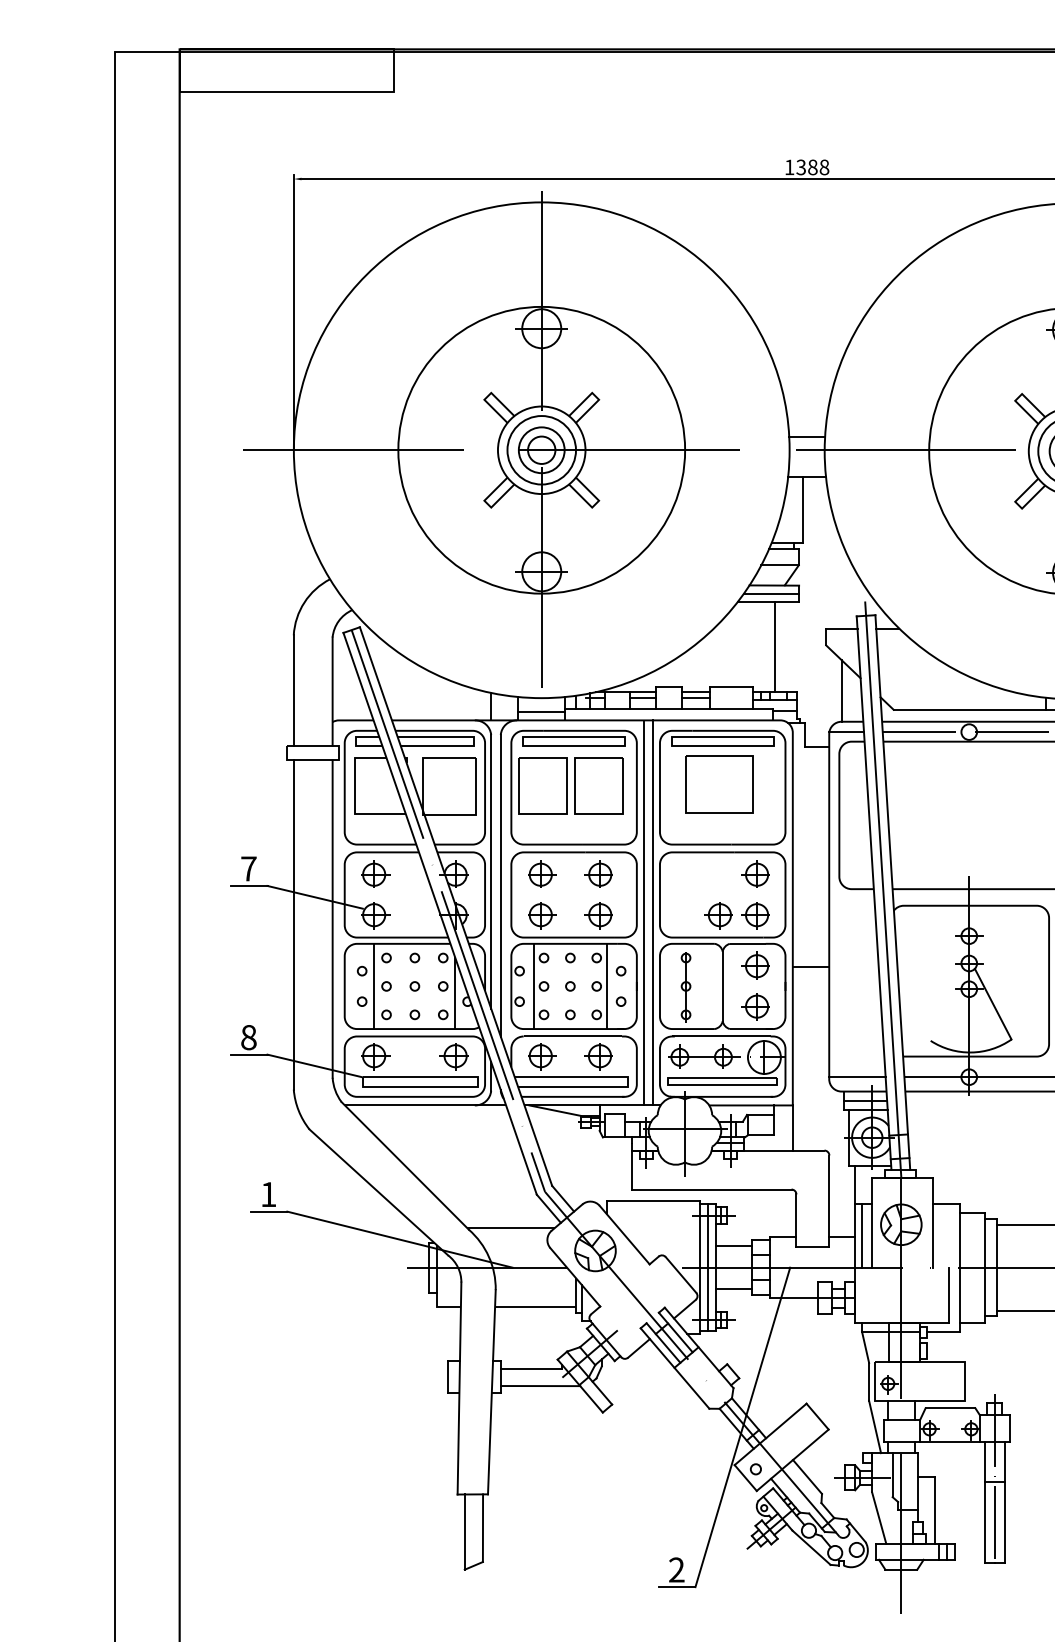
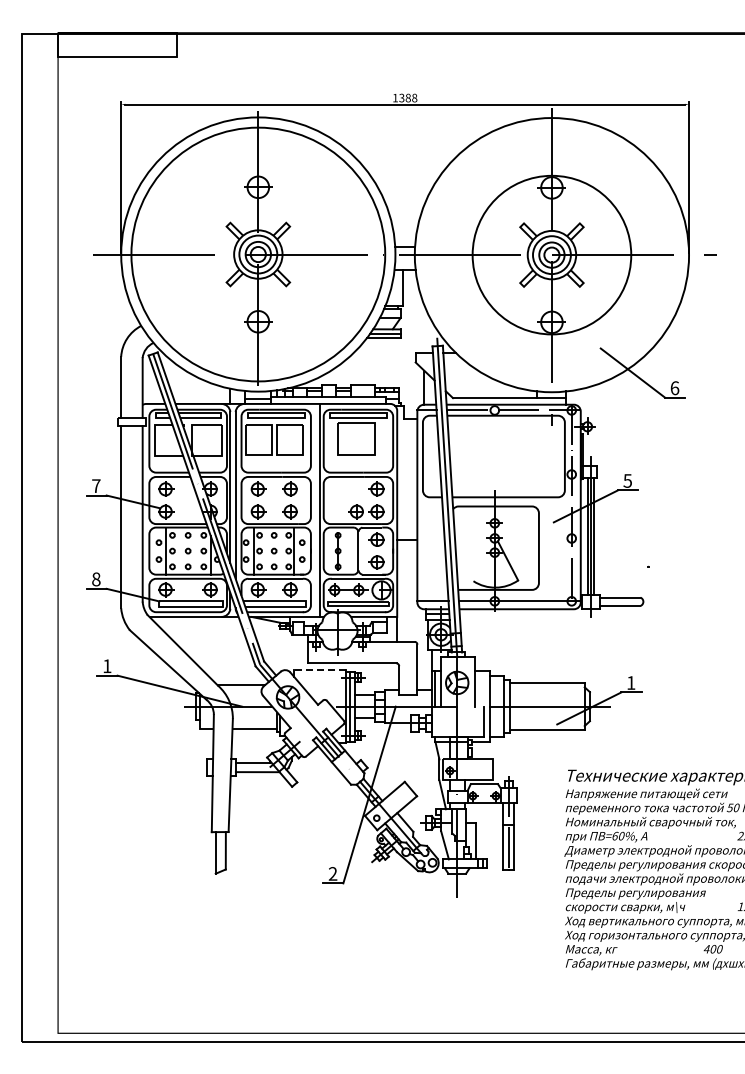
circle: (542, 450) -> (258, 254), size x1.6
line: (775, 647) -> (387, 363), removed
line: (643, 913) -> (314, 510), removed
line: (654, 1200) -> (320, 669), solid -> dashed

